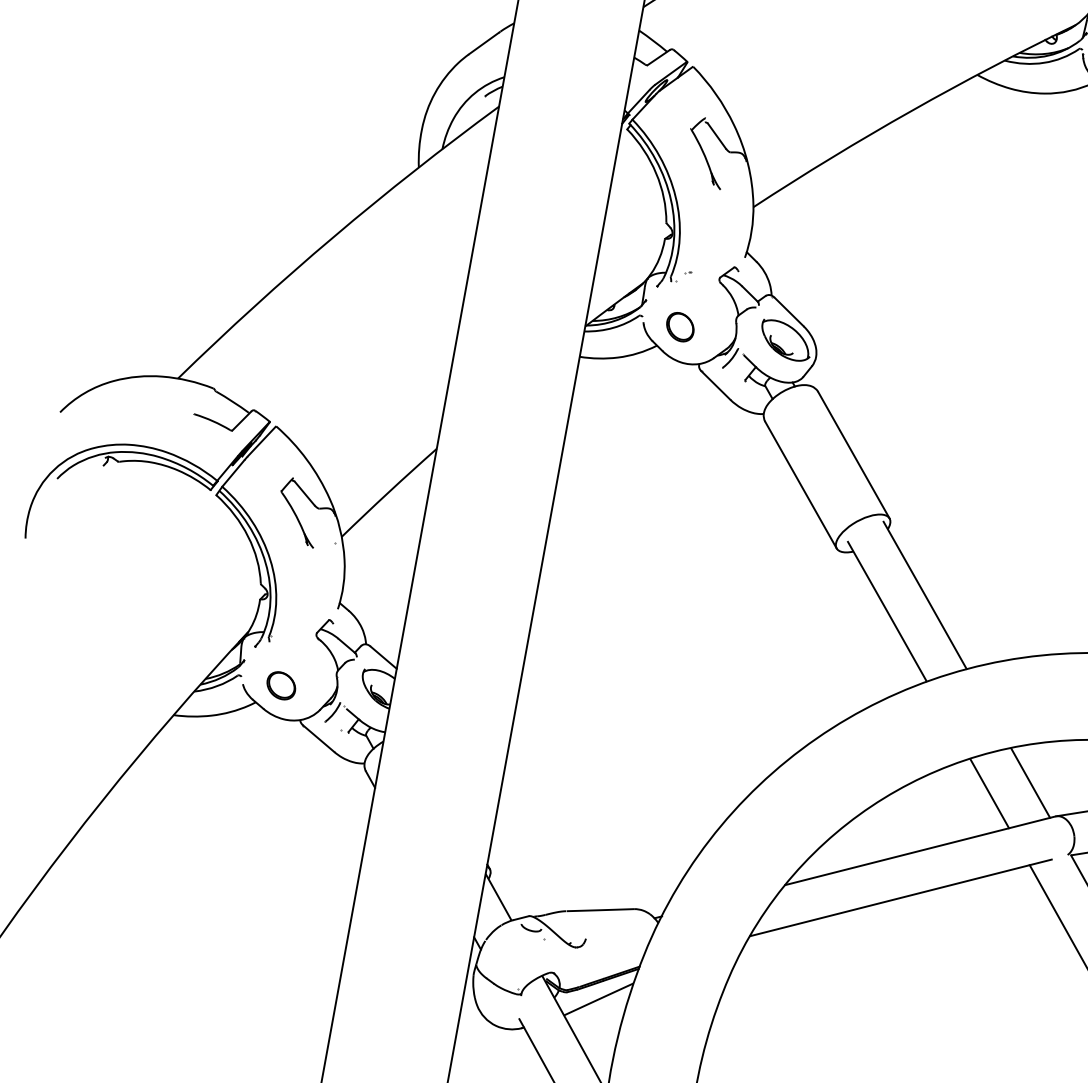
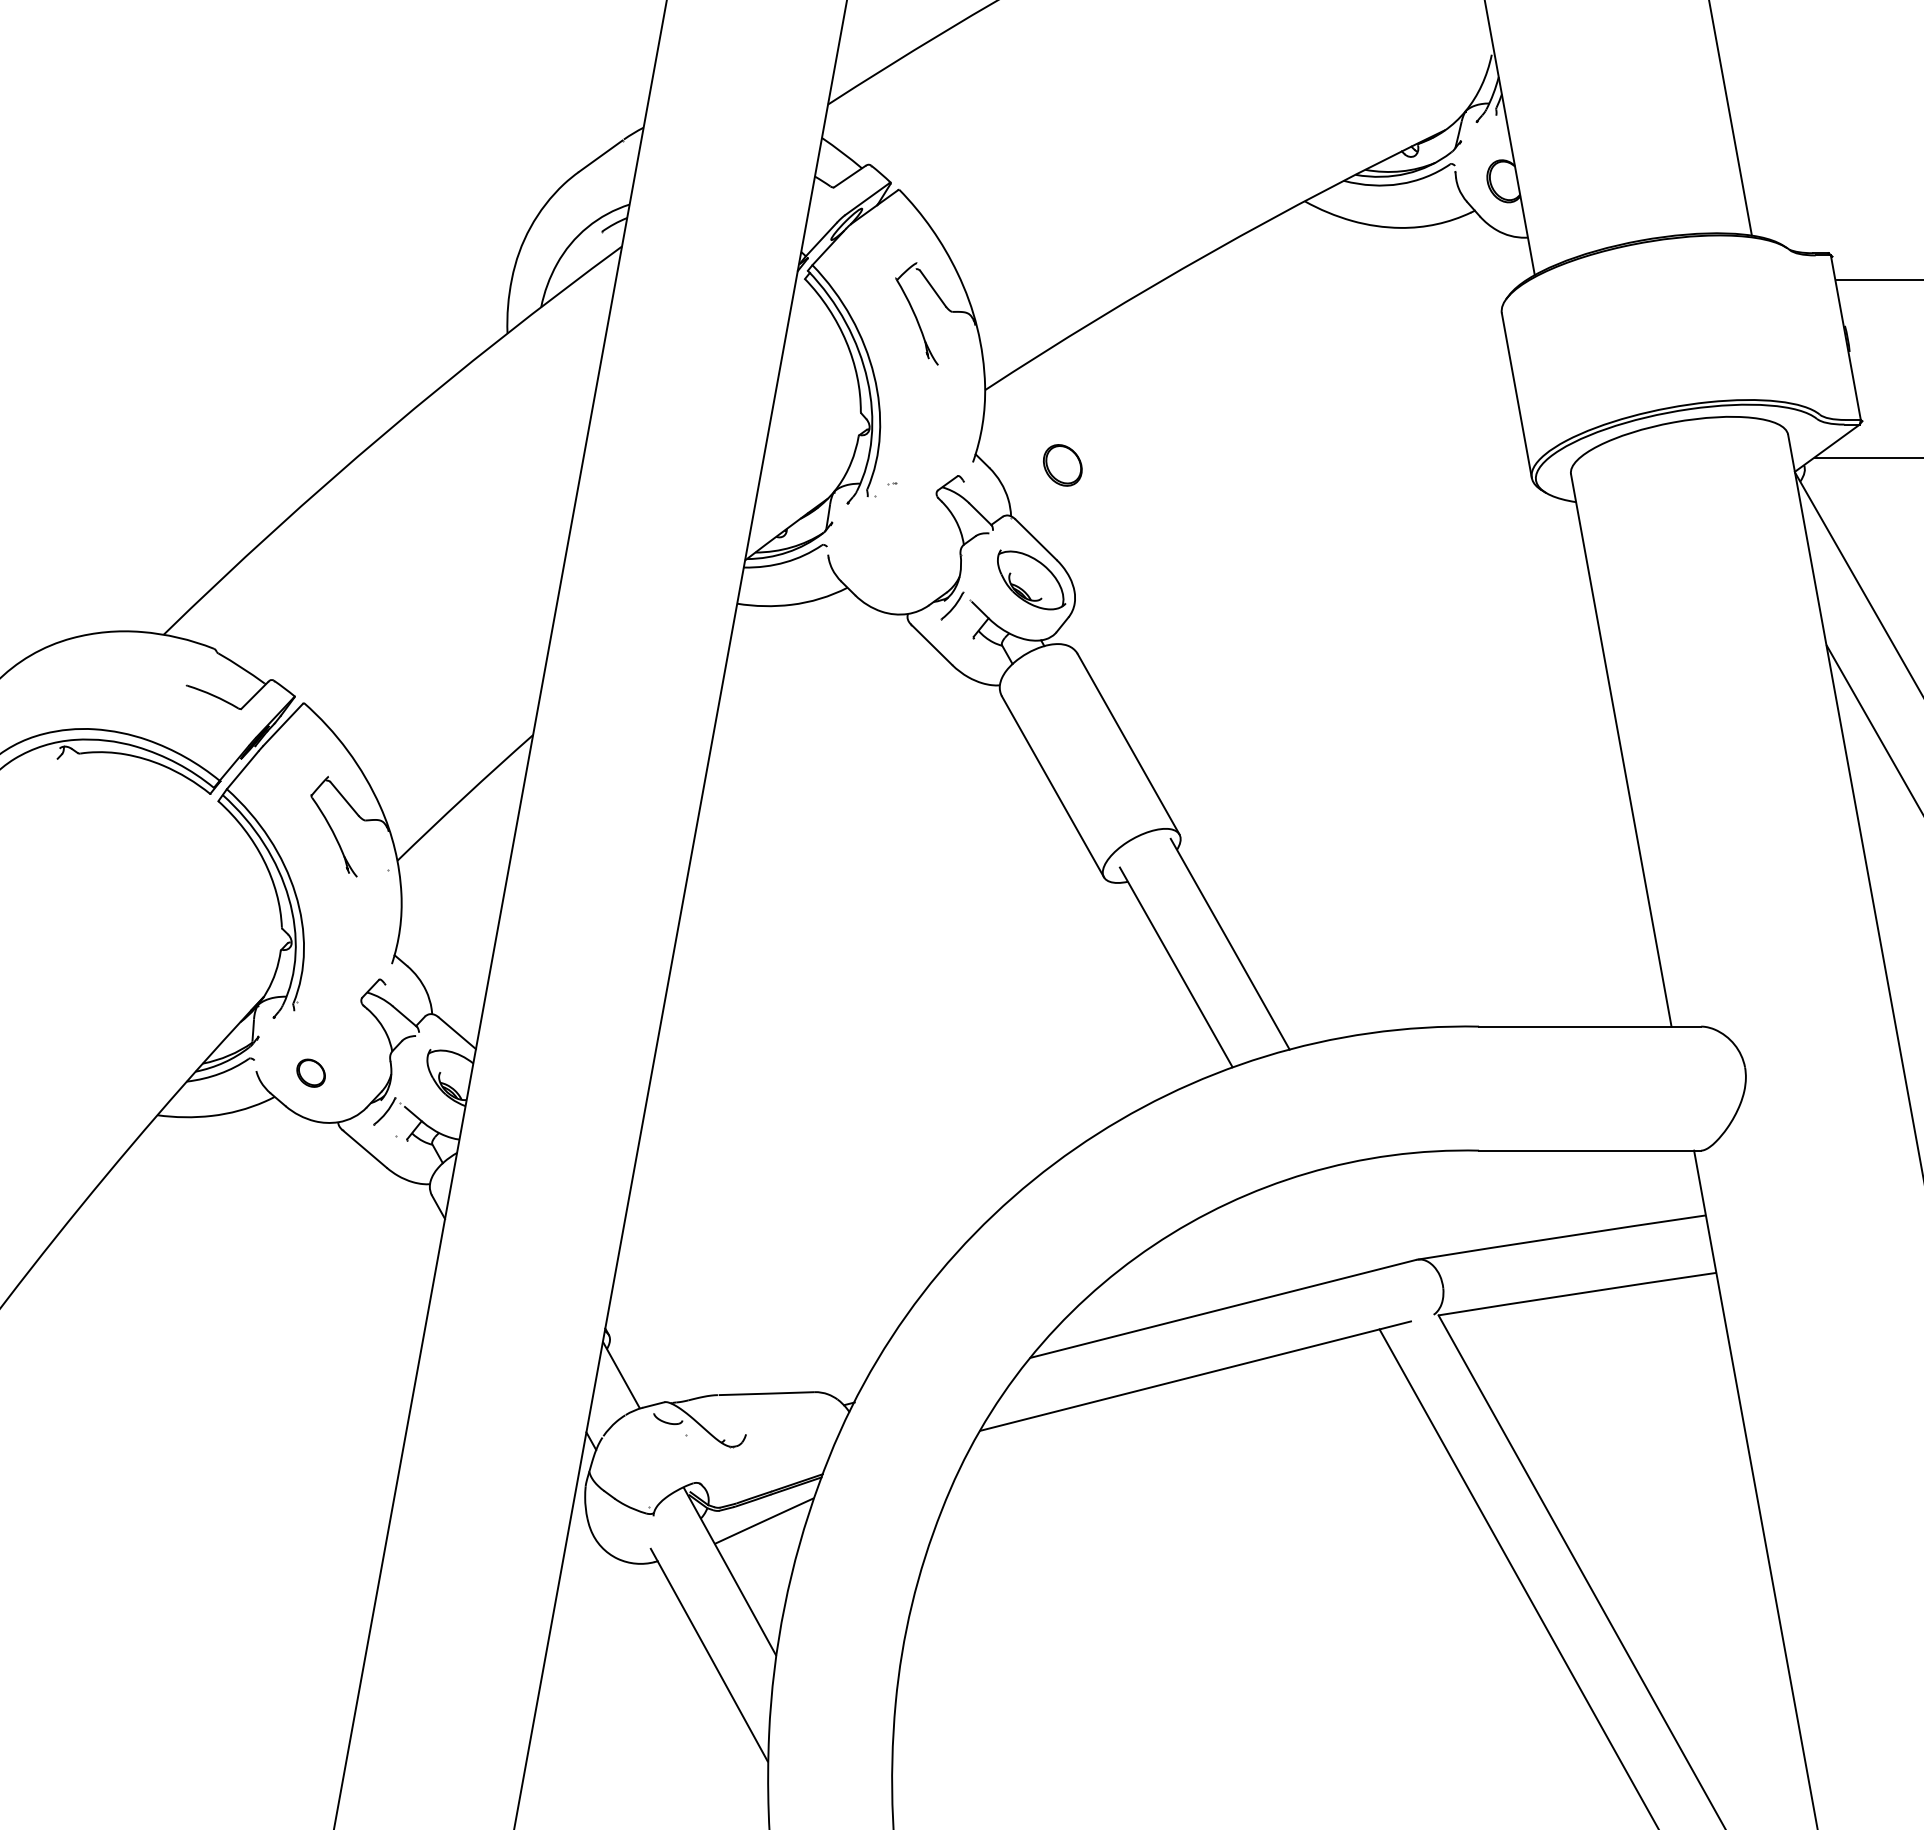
part: (680, 327) -> (1062, 465), moved
part: (280, 685) -> (310, 1072), size x0.7
line: (1030, 783) -> (1380, 1212), removed
line: (989, 793) -> (1322, 1227), removed

